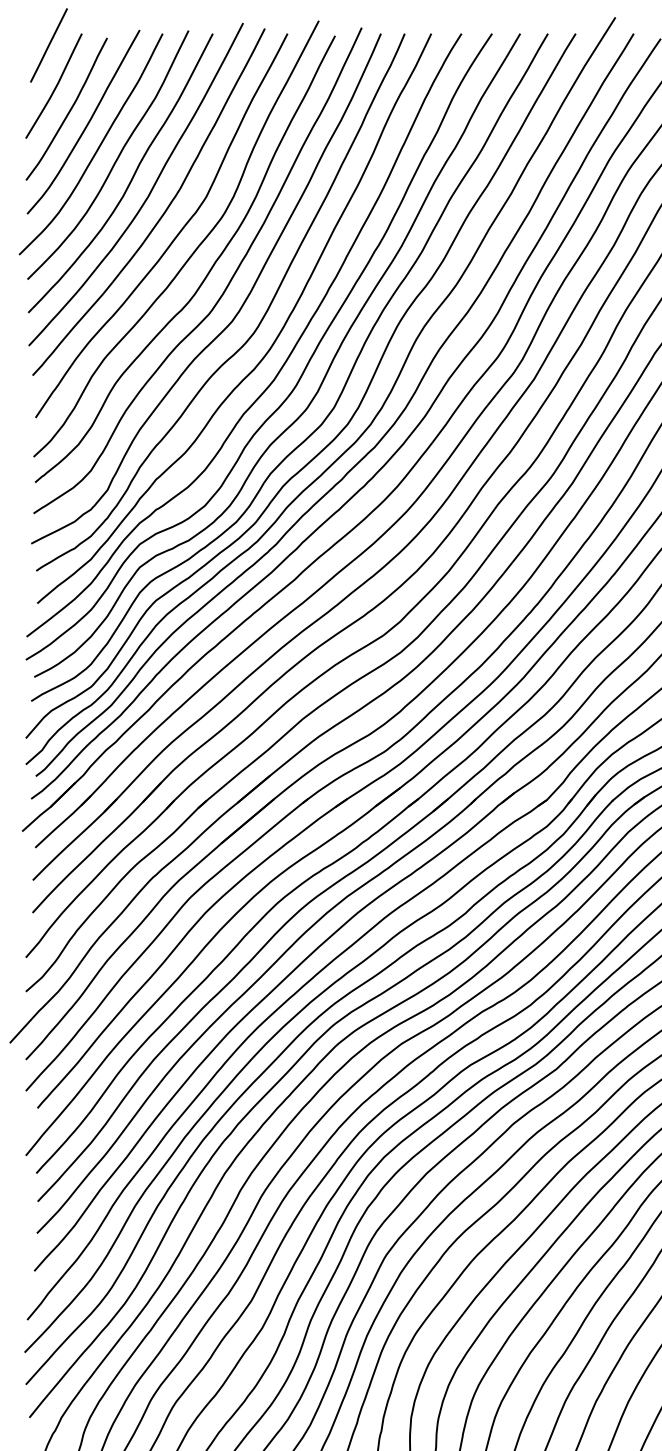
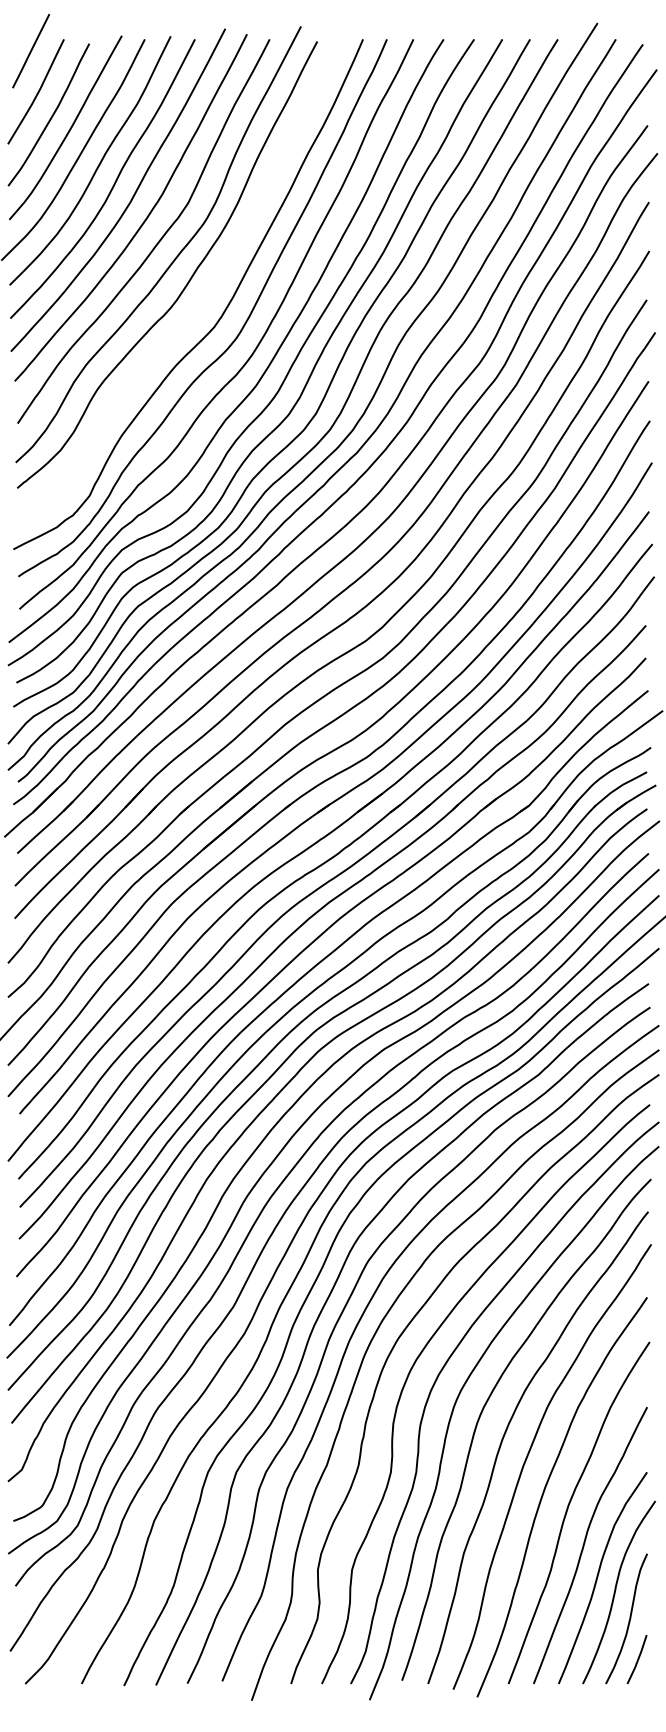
curve: (225, 287) -> (207, 293), removed

